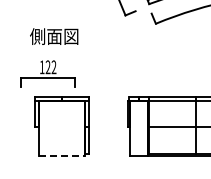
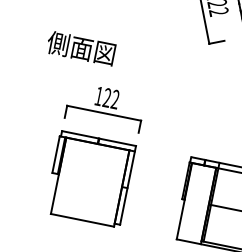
text: (54, 36) -> (81, 48), moved
part: (47, 73) -> (104, 106), moved
line: (62, 155) -> (83, 219), dashed -> solid

